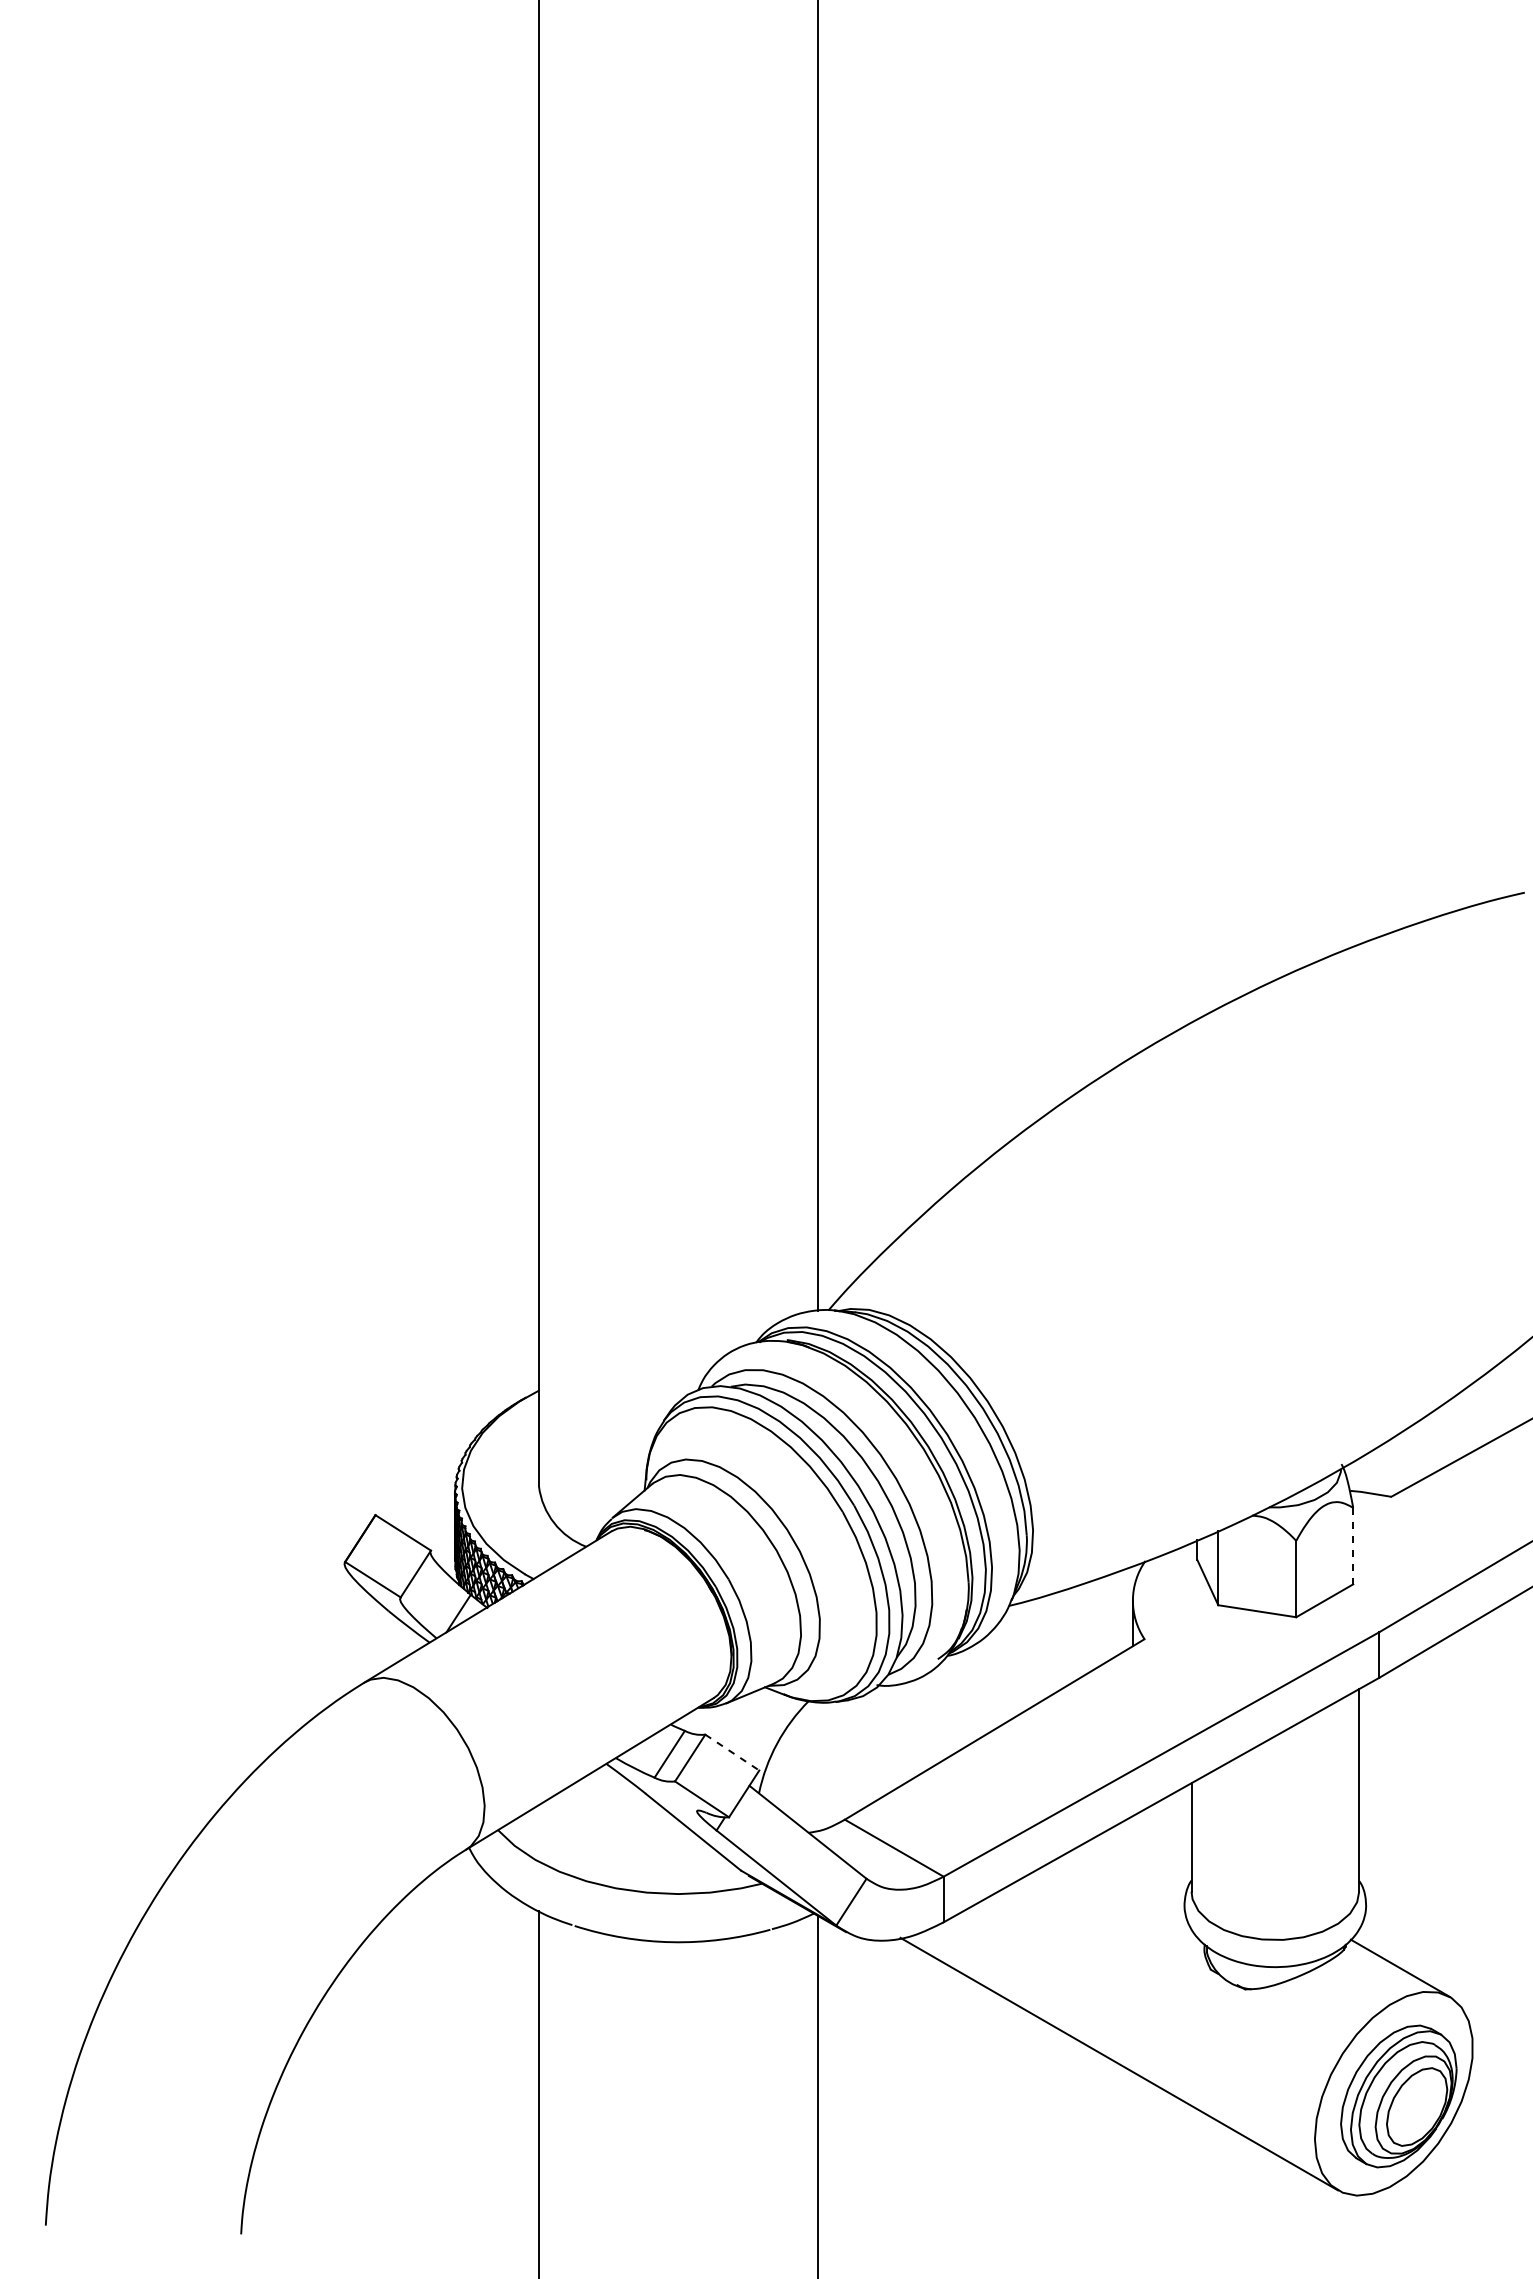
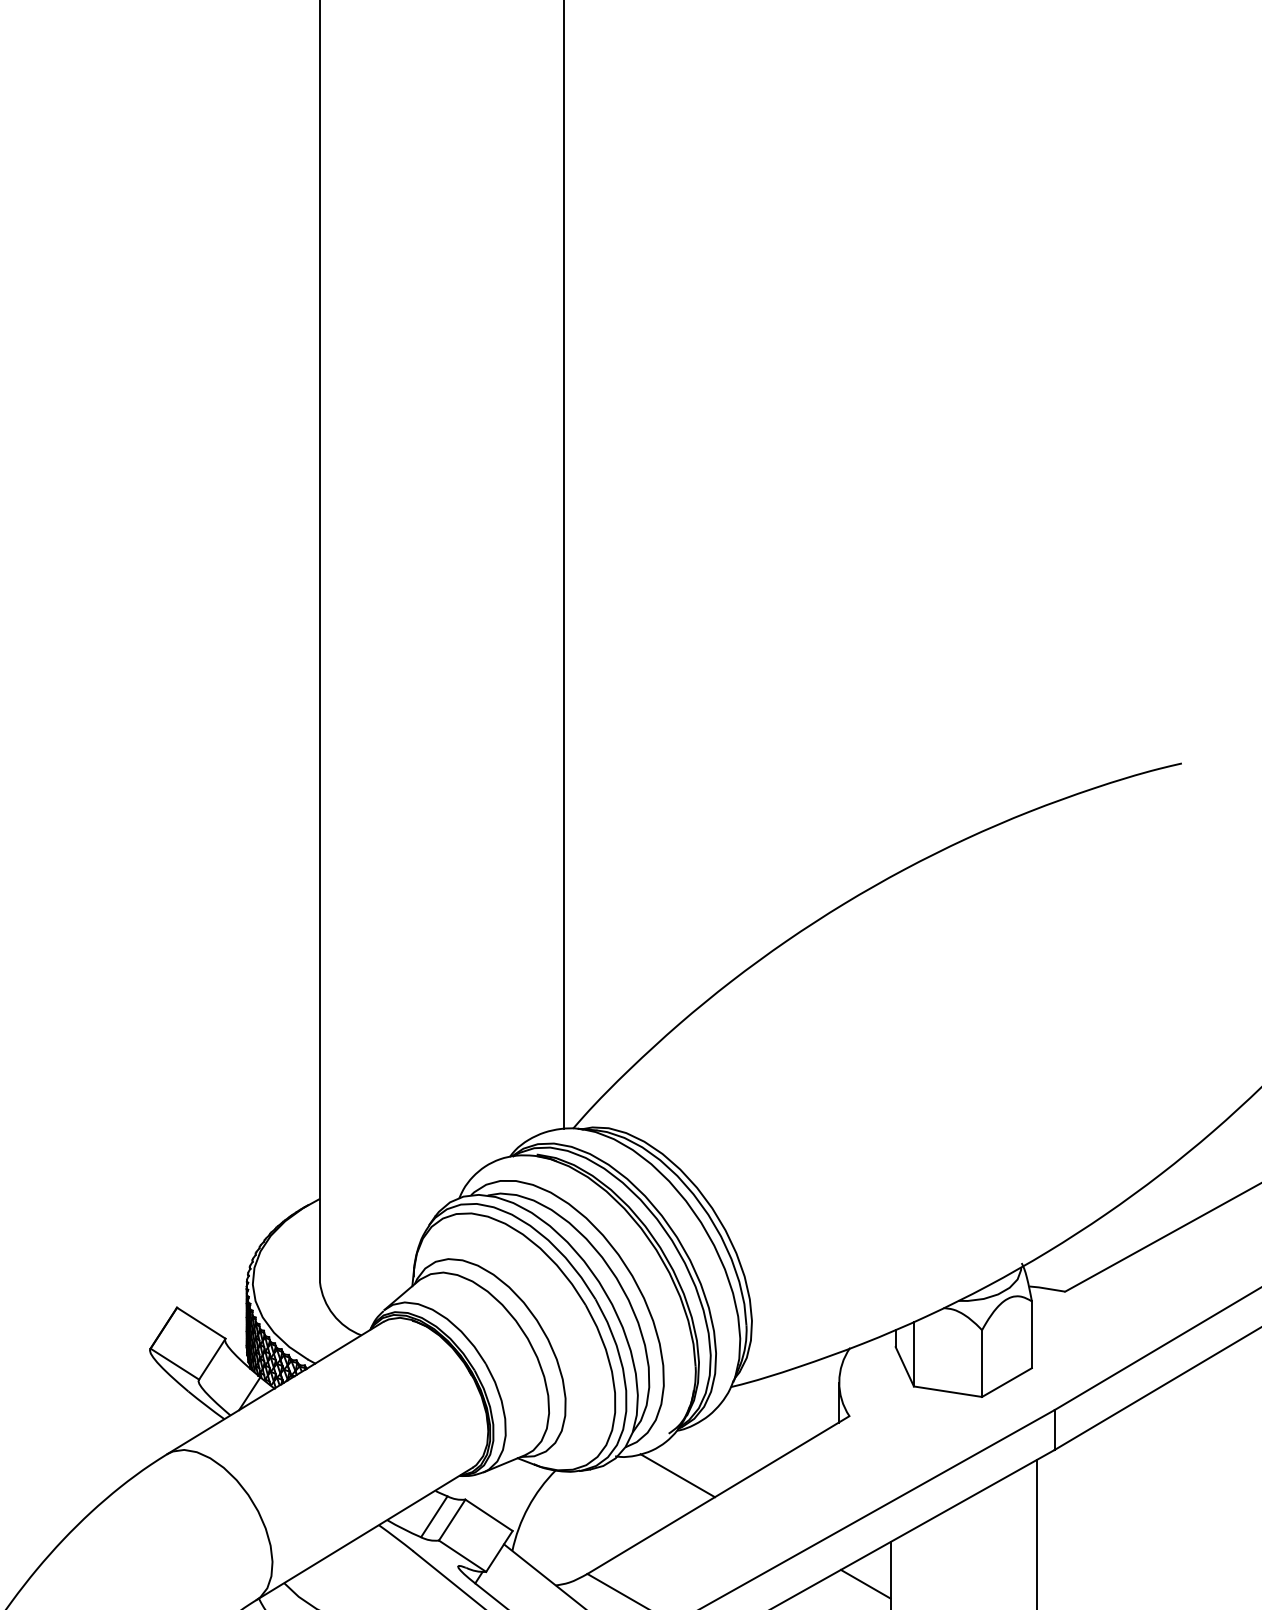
line: (1353, 1546) -> (1032, 1335), dashed -> solid
line: (947, 1706) -> (677, 1475), added
line: (732, 1752) -> (489, 1515), dashed -> solid
line: (1162, 1831) -> (865, 1584), added

